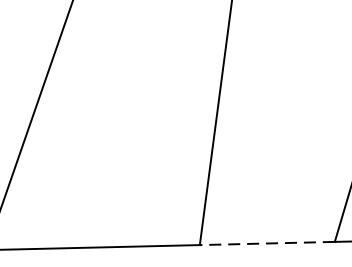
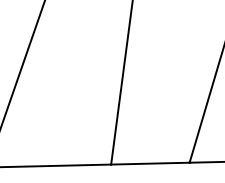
line: (265, 243) -> (149, 163), dashed -> solid

